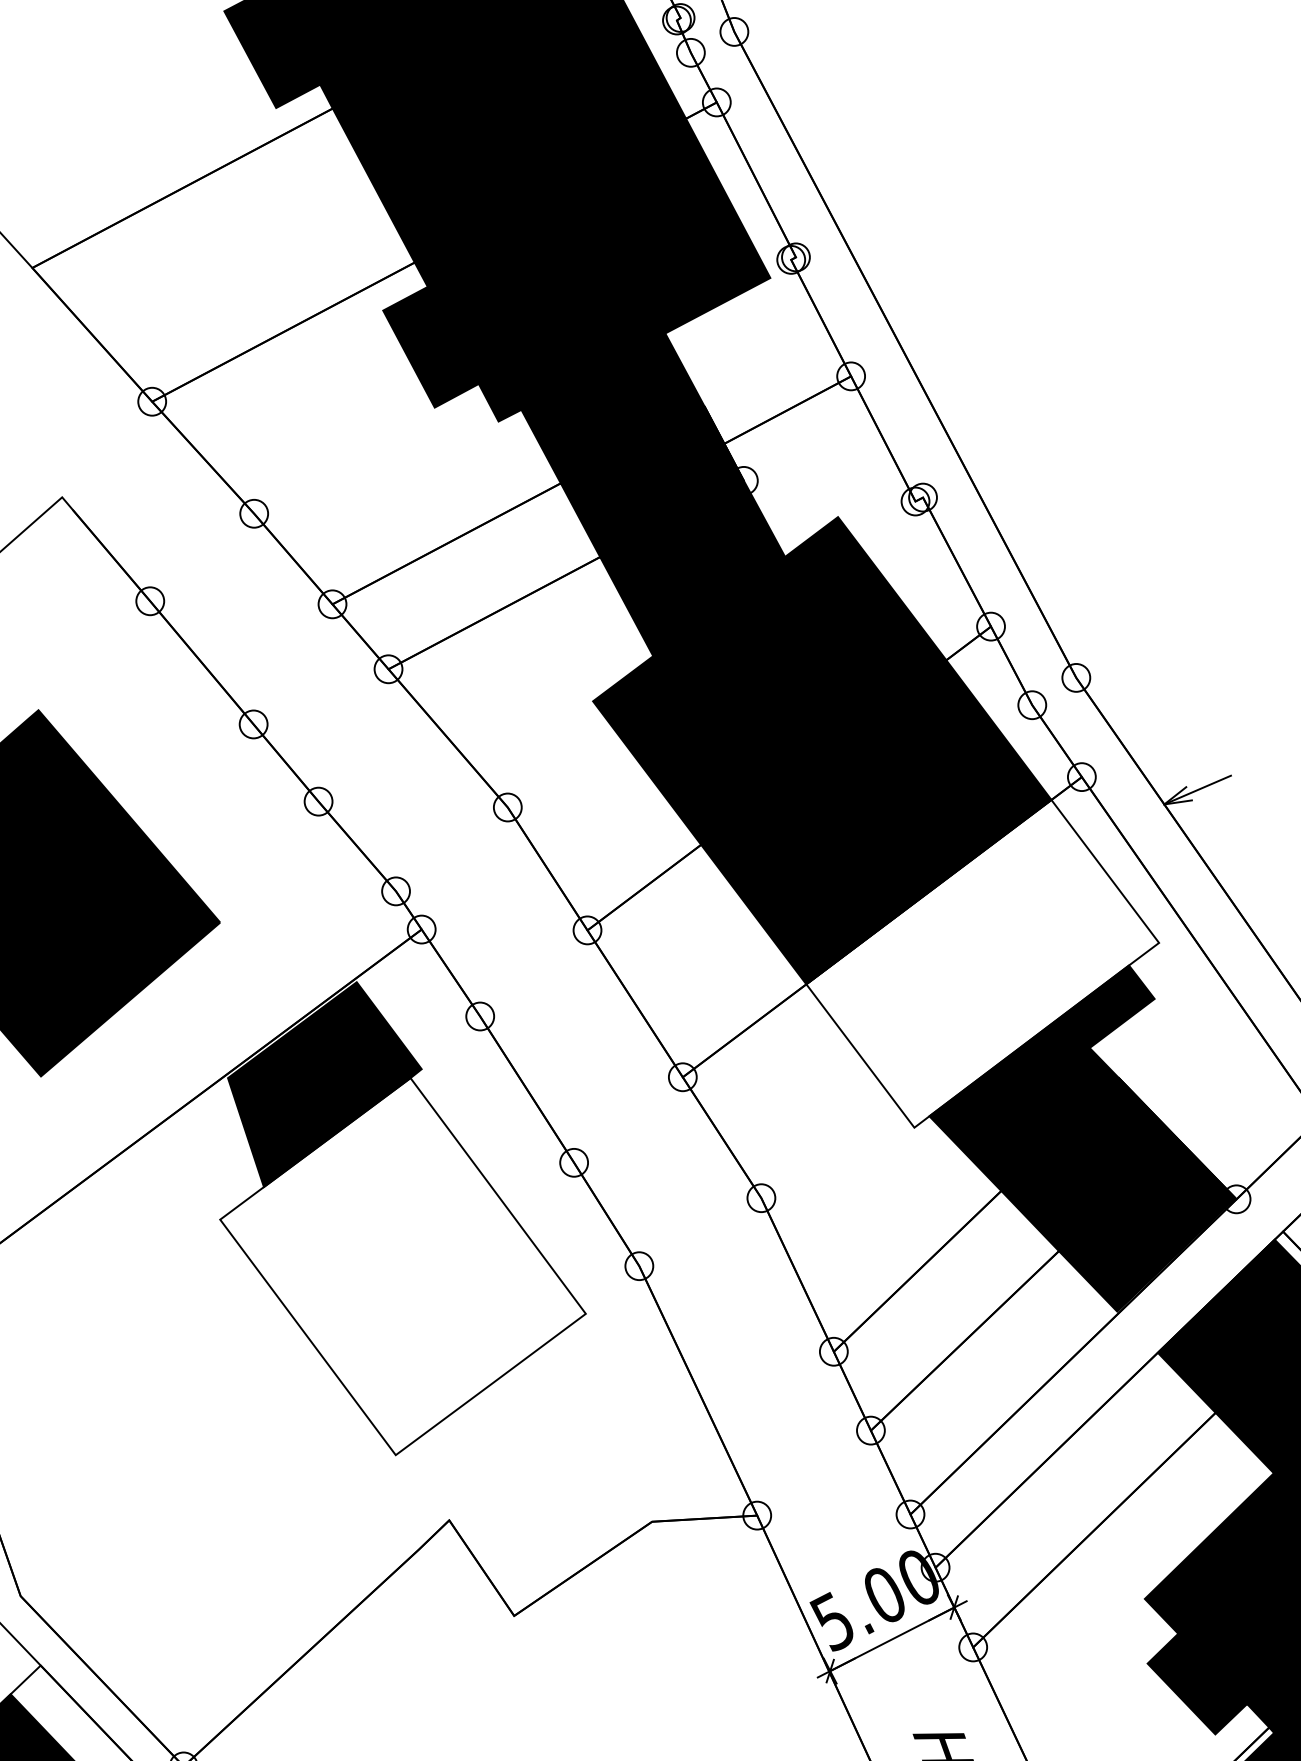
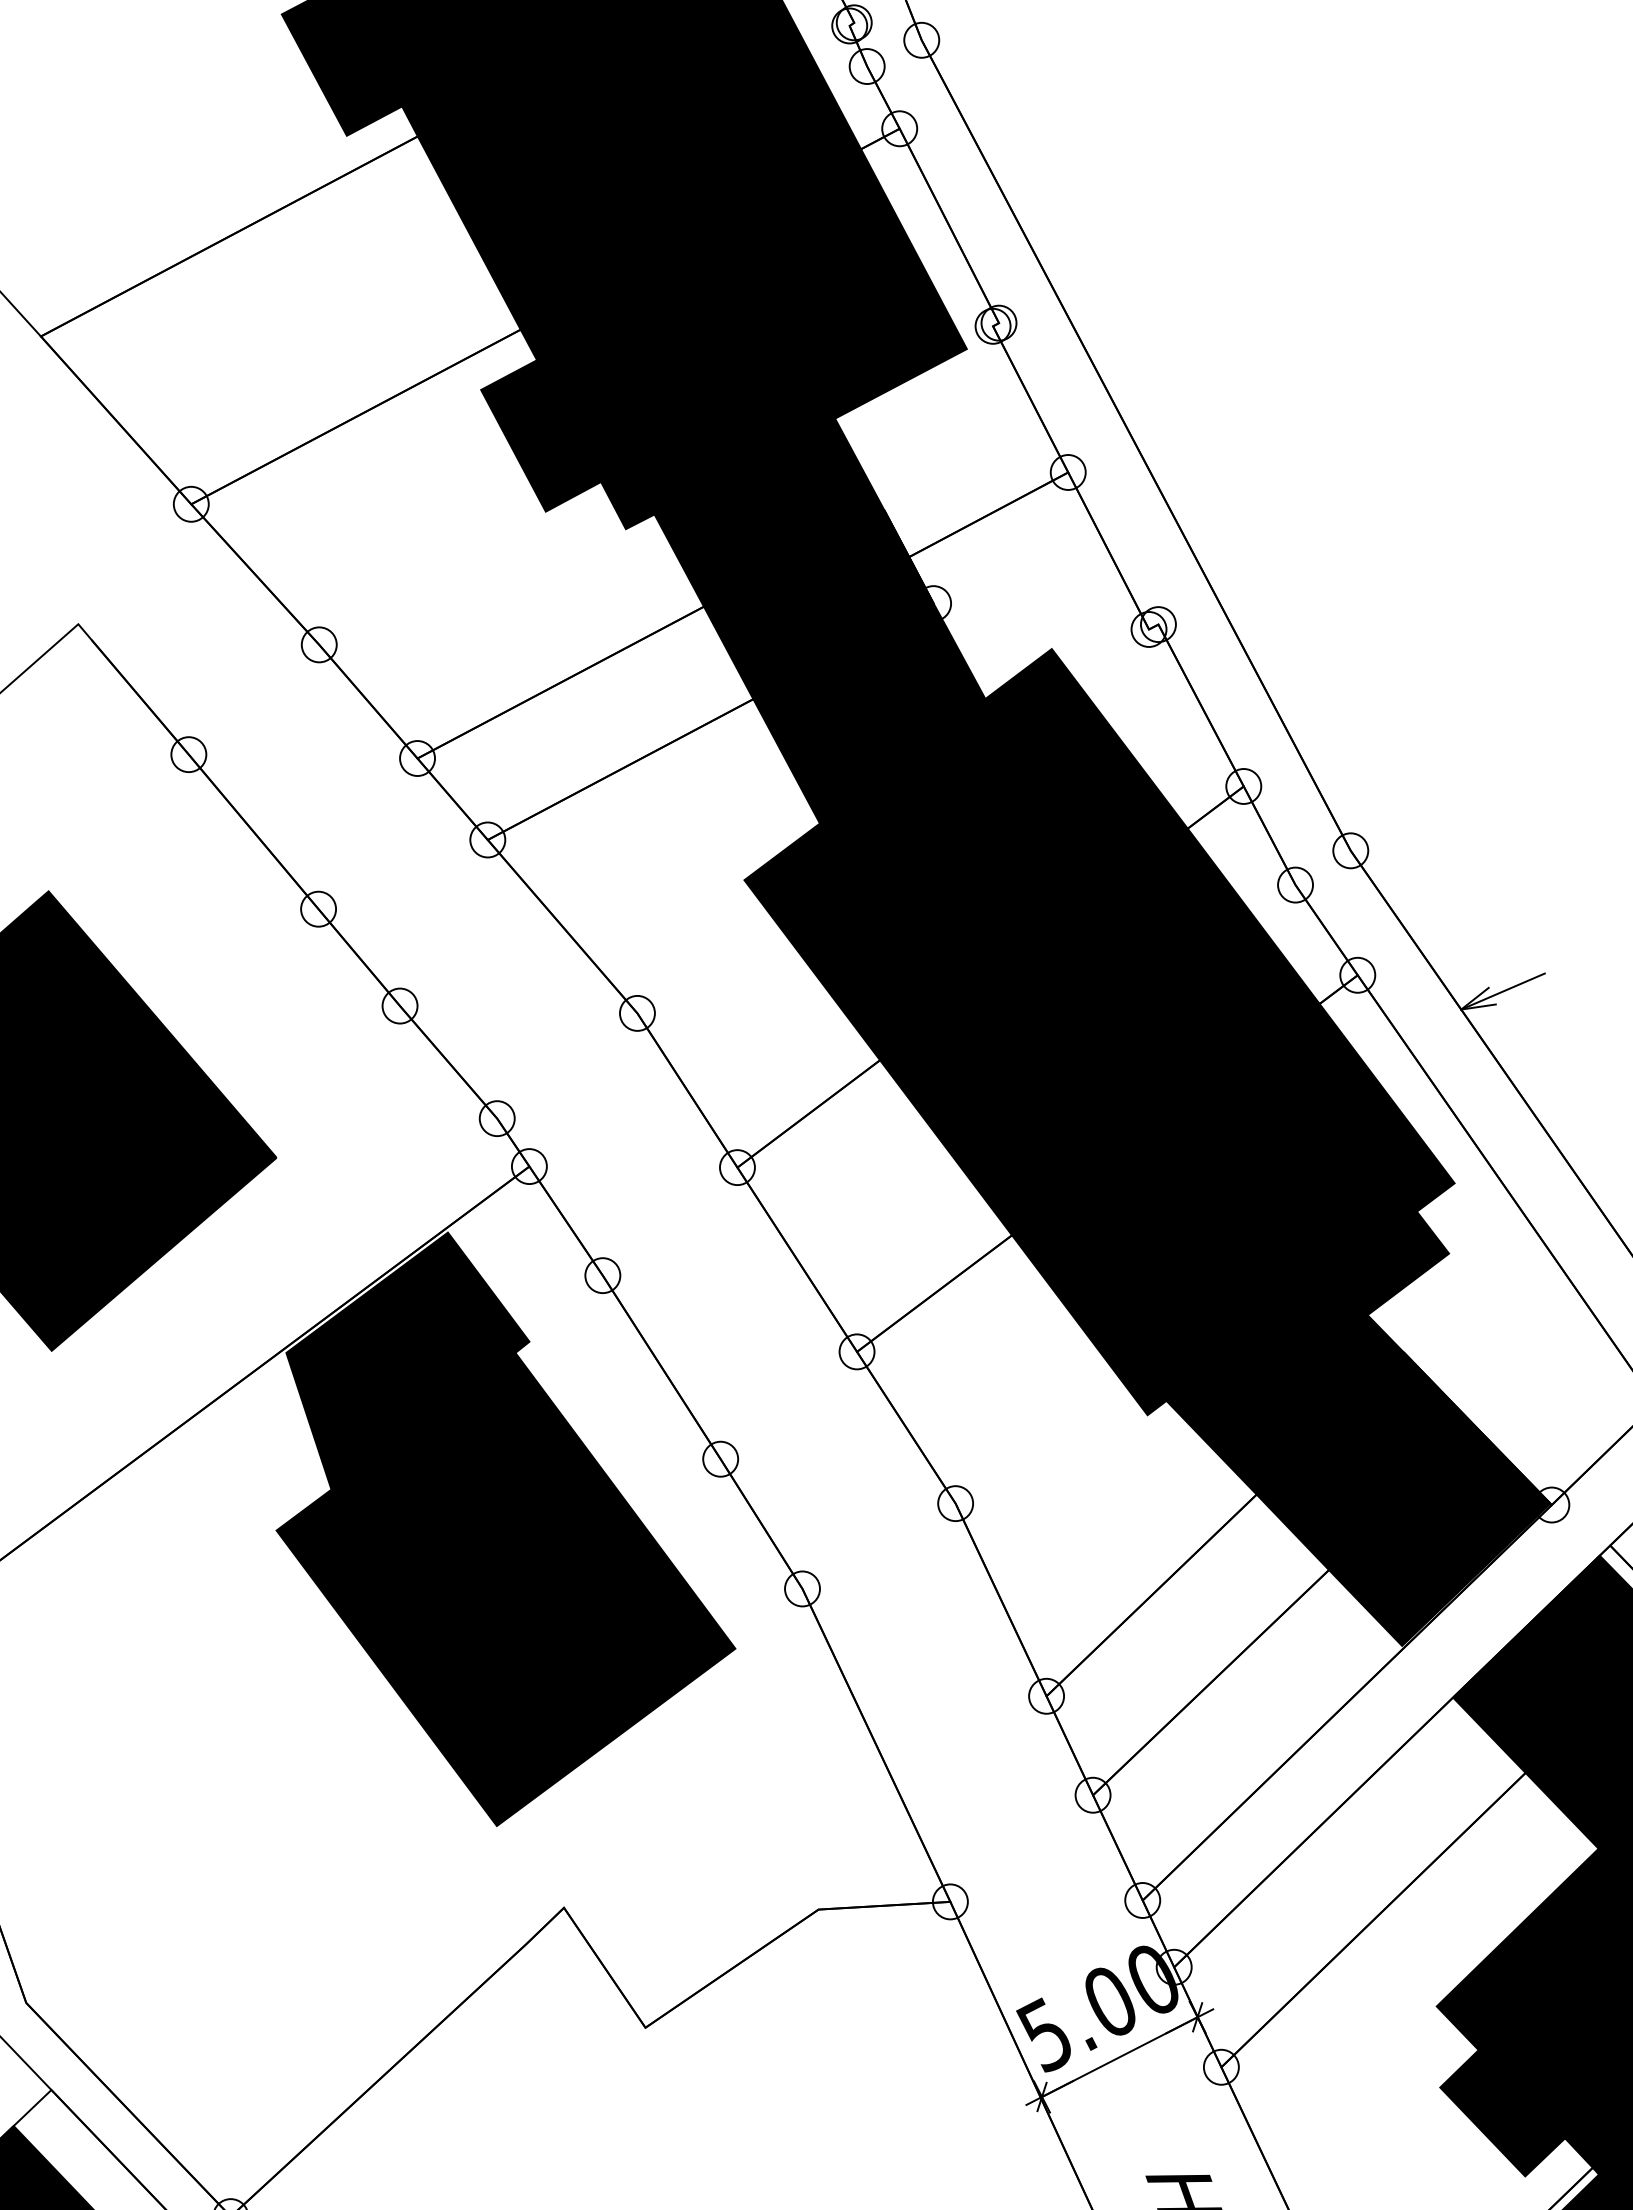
fill: (982, 963) -> (1232, 1209), added
fill: (402, 1266) -> (505, 1589), added

